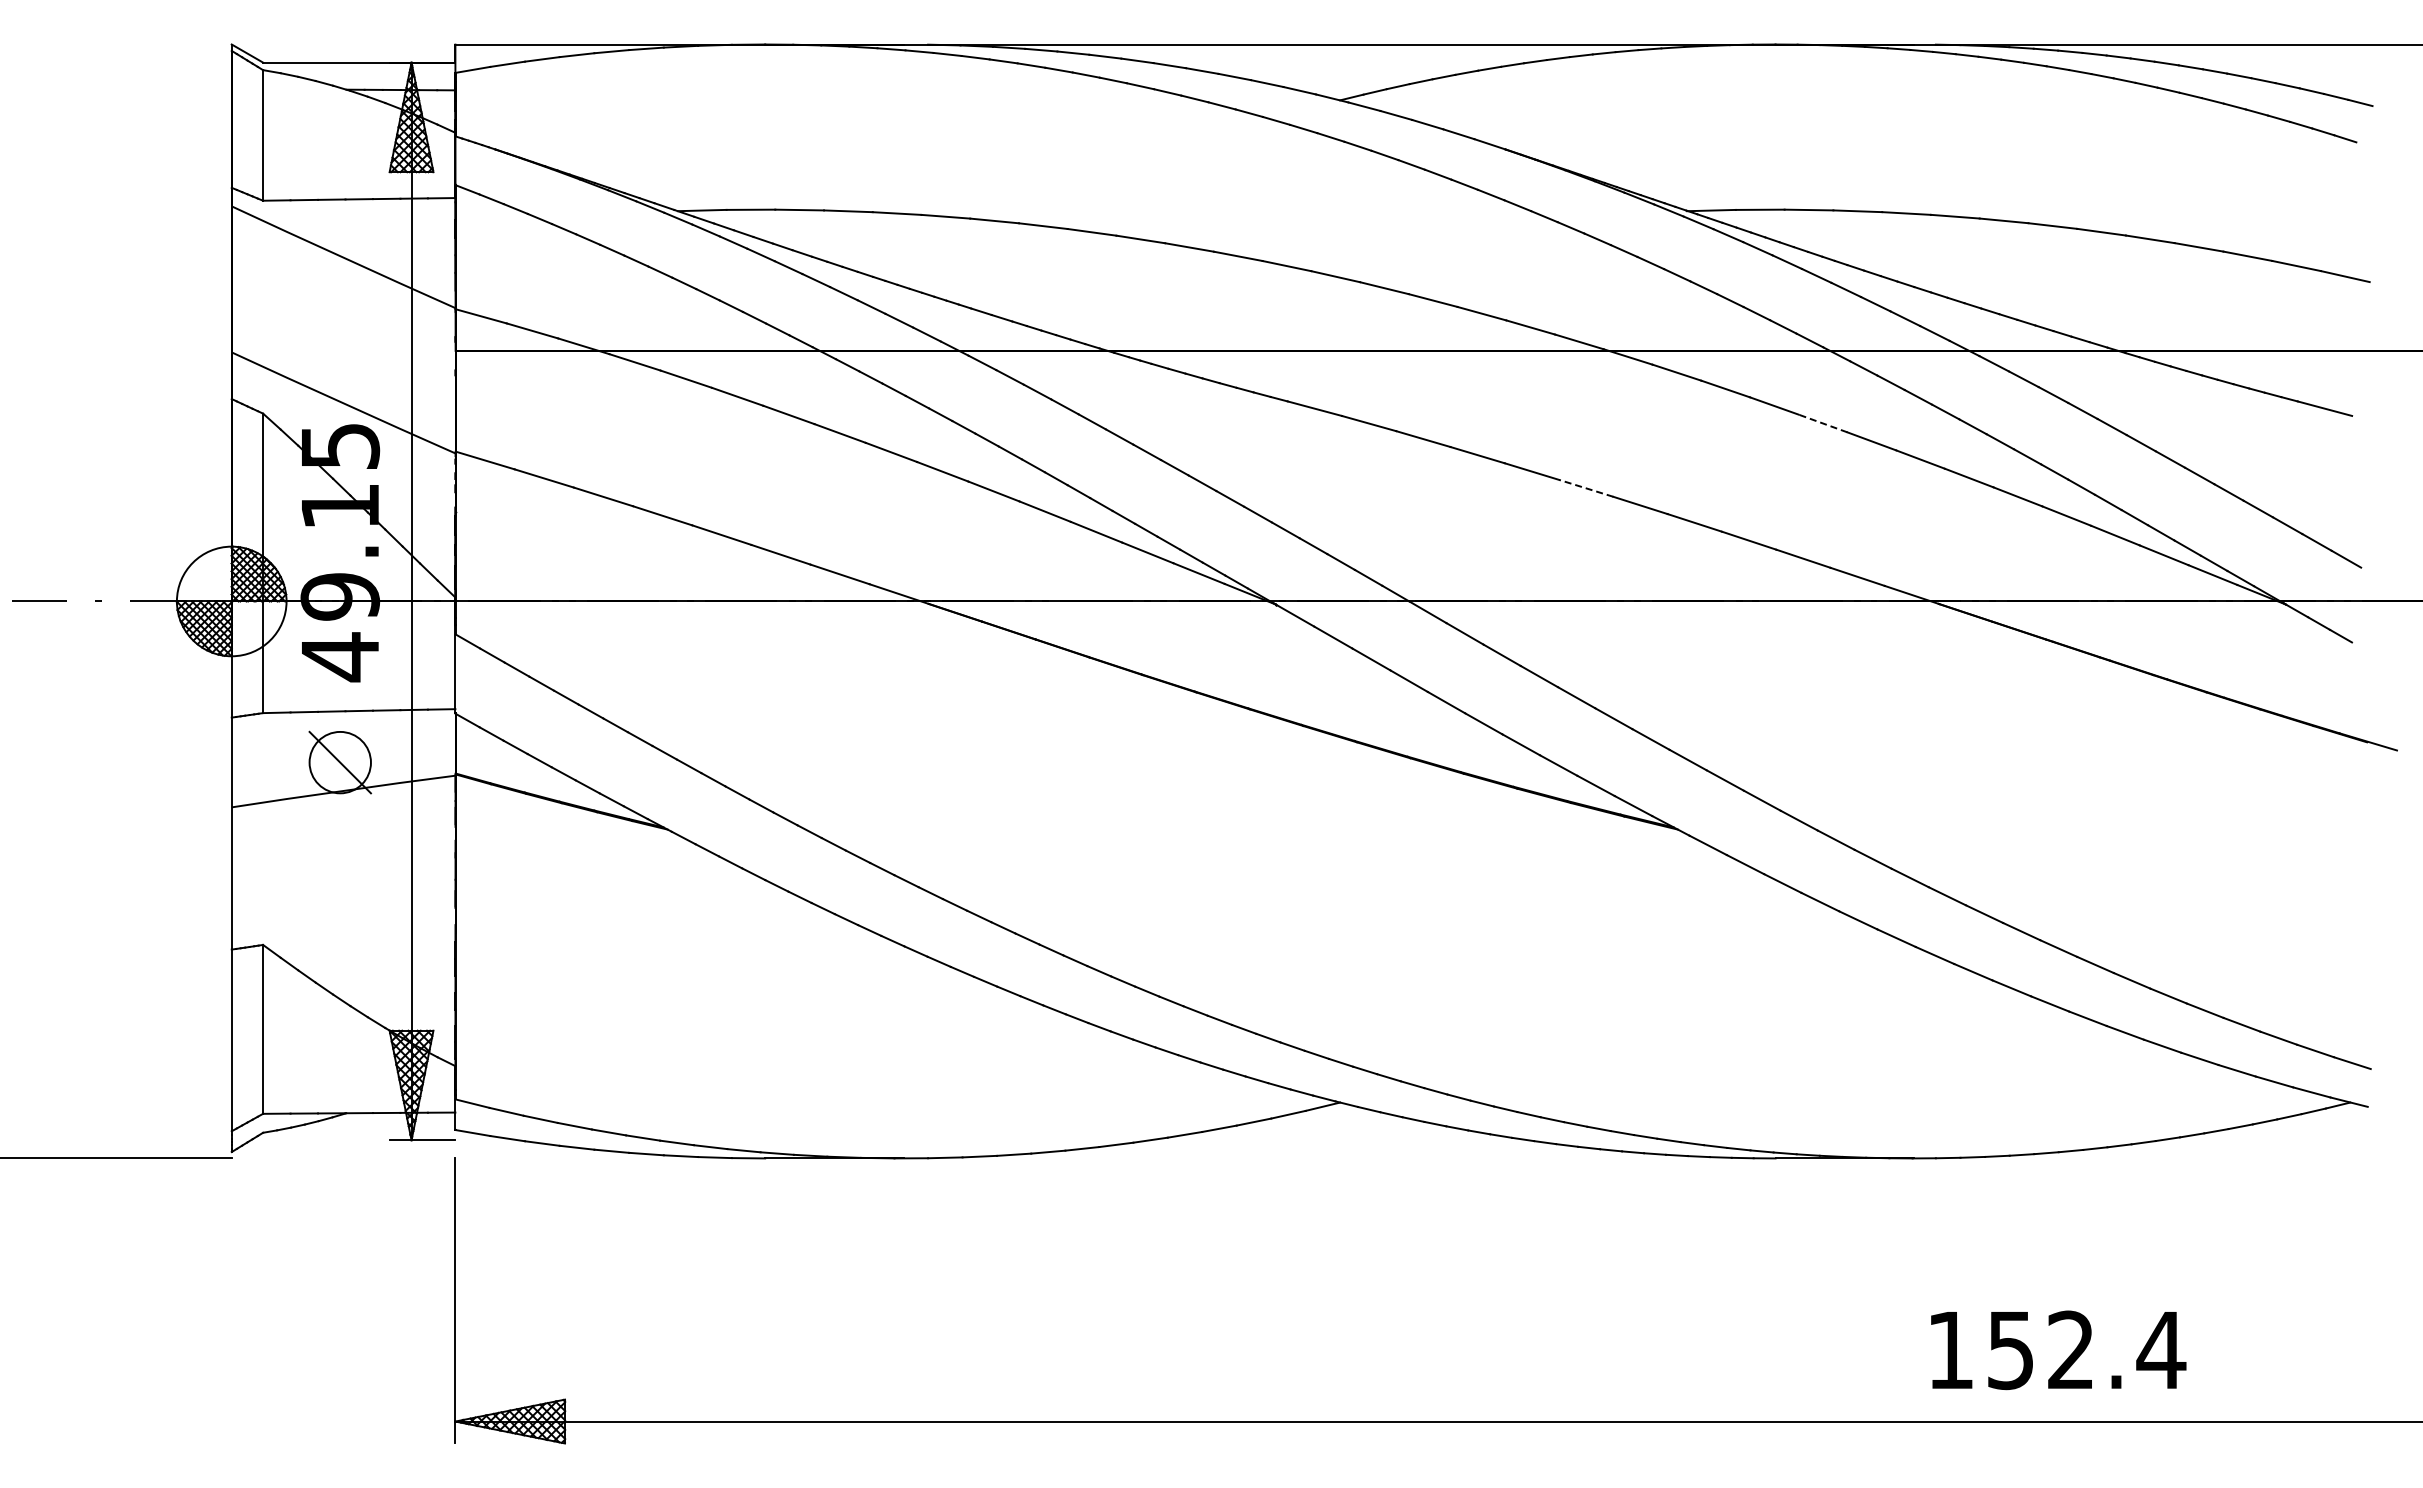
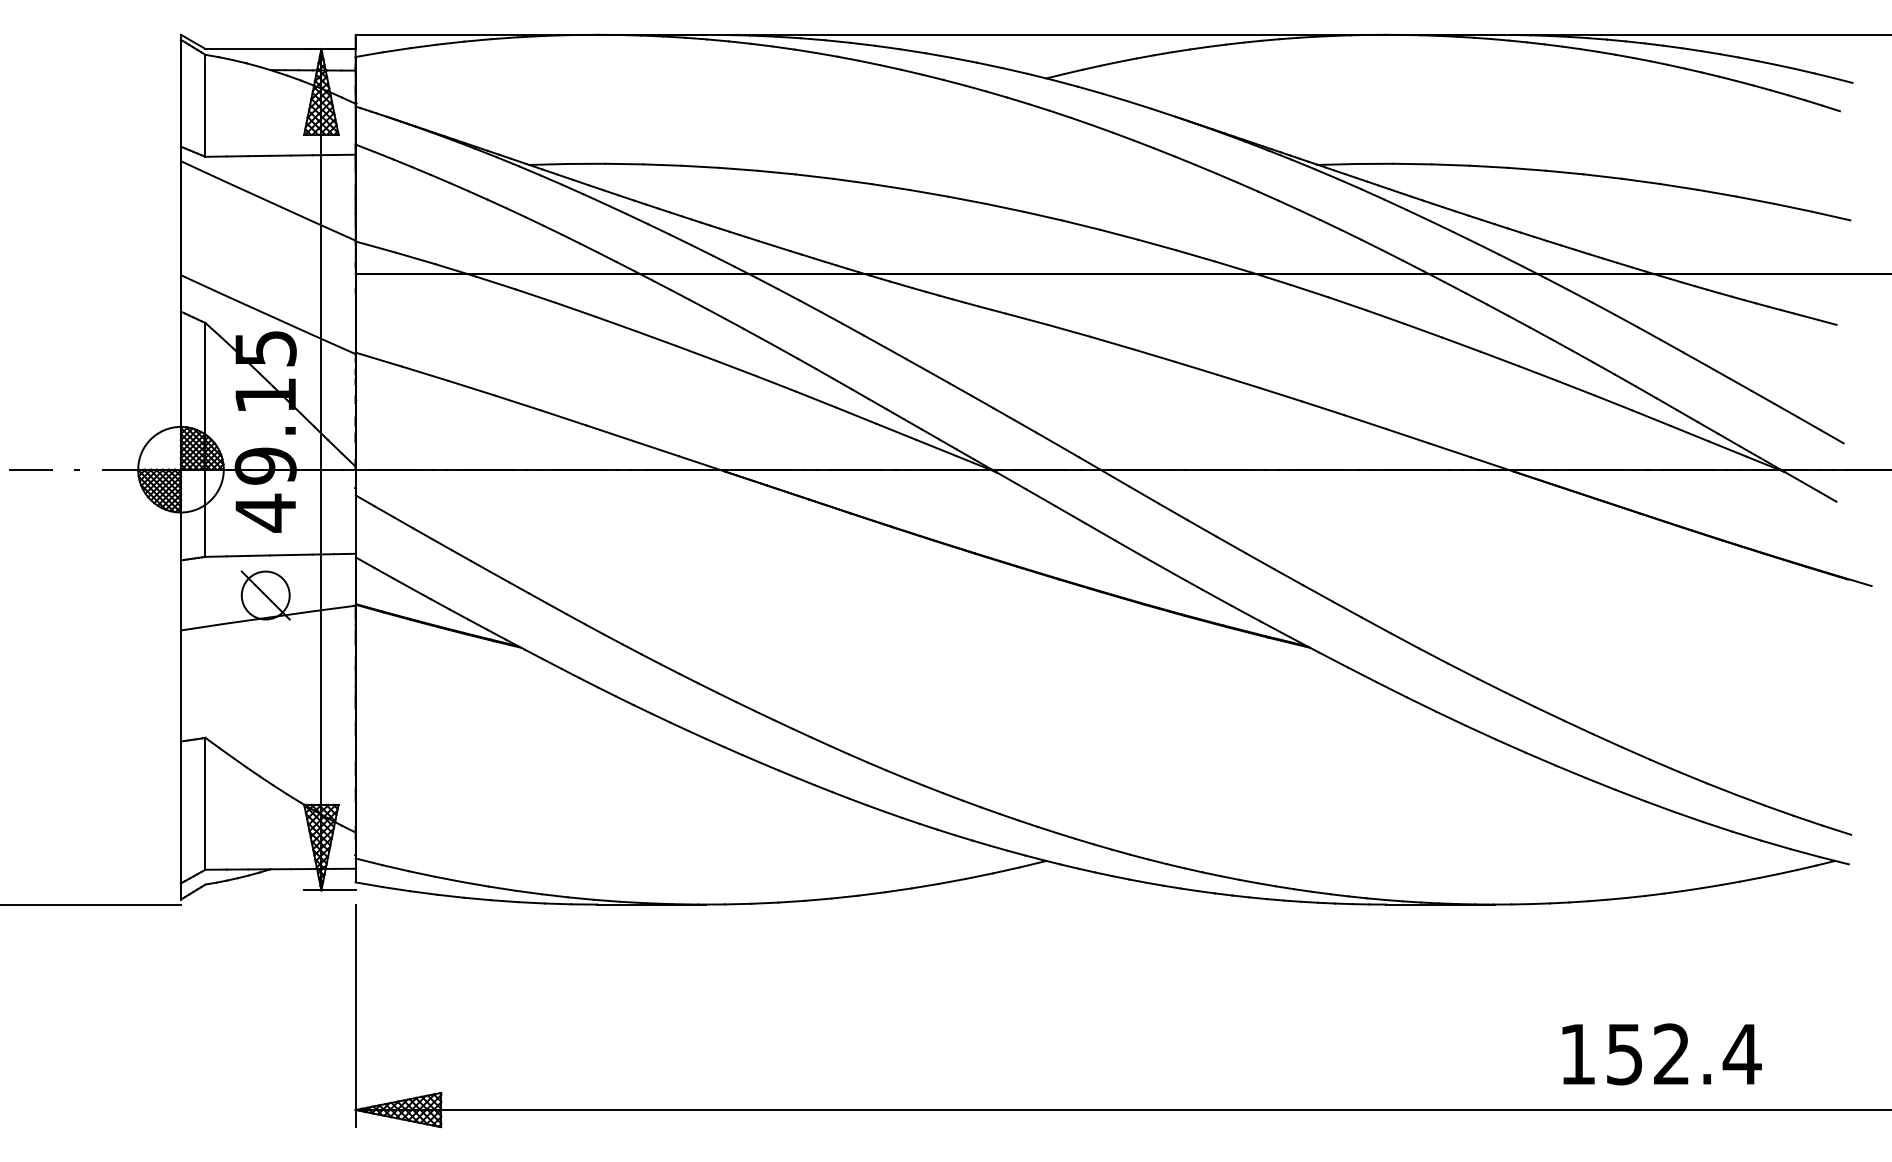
line: (1823, 423) -> (1423, 330), dashed -> solid
line: (1585, 488) -> (1238, 381), dashed -> solid
text: (2058, 1350) -> (1661, 1054), moved

